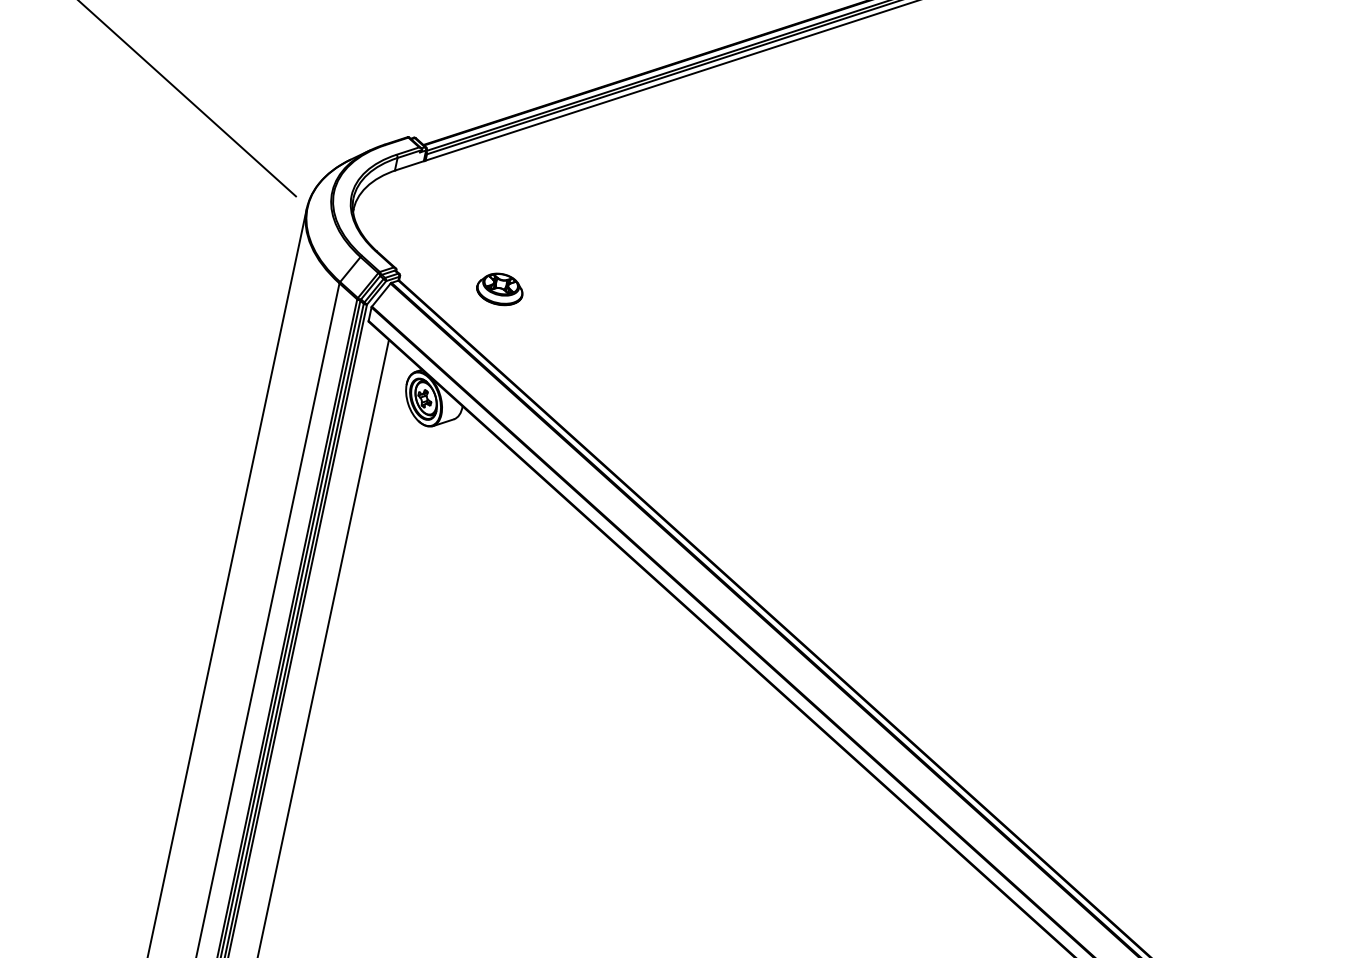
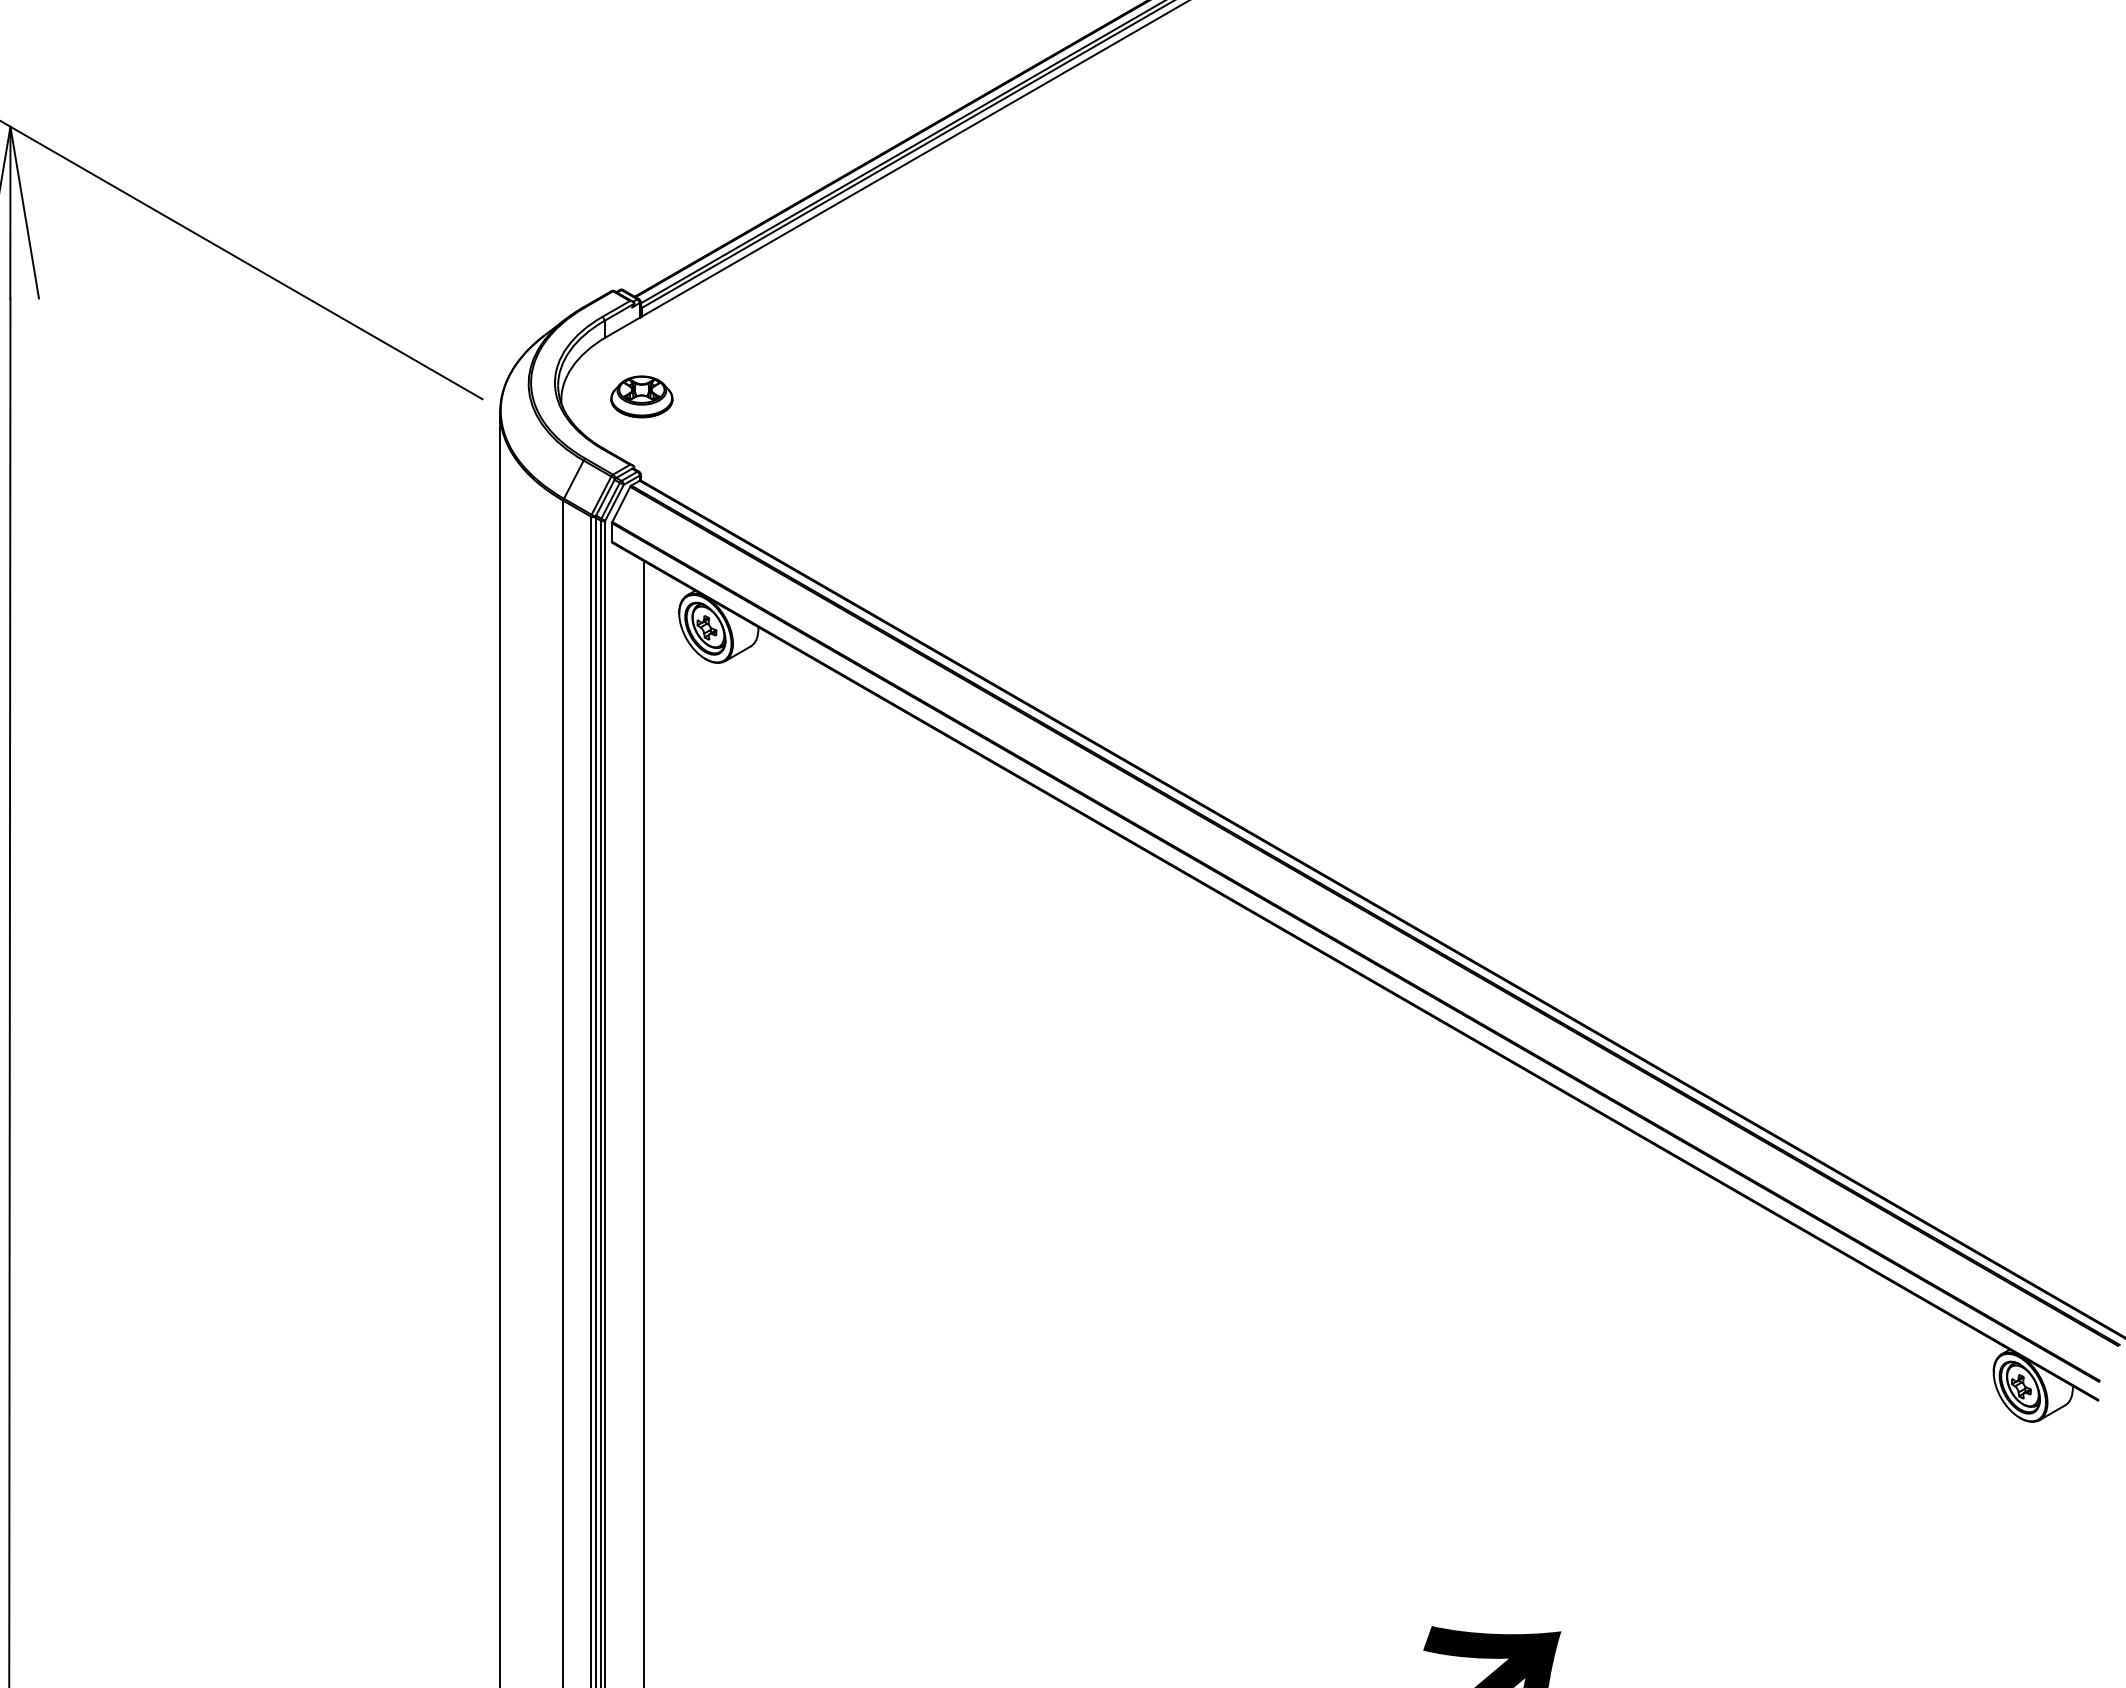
part: (499, 288) -> (641, 396), moved

